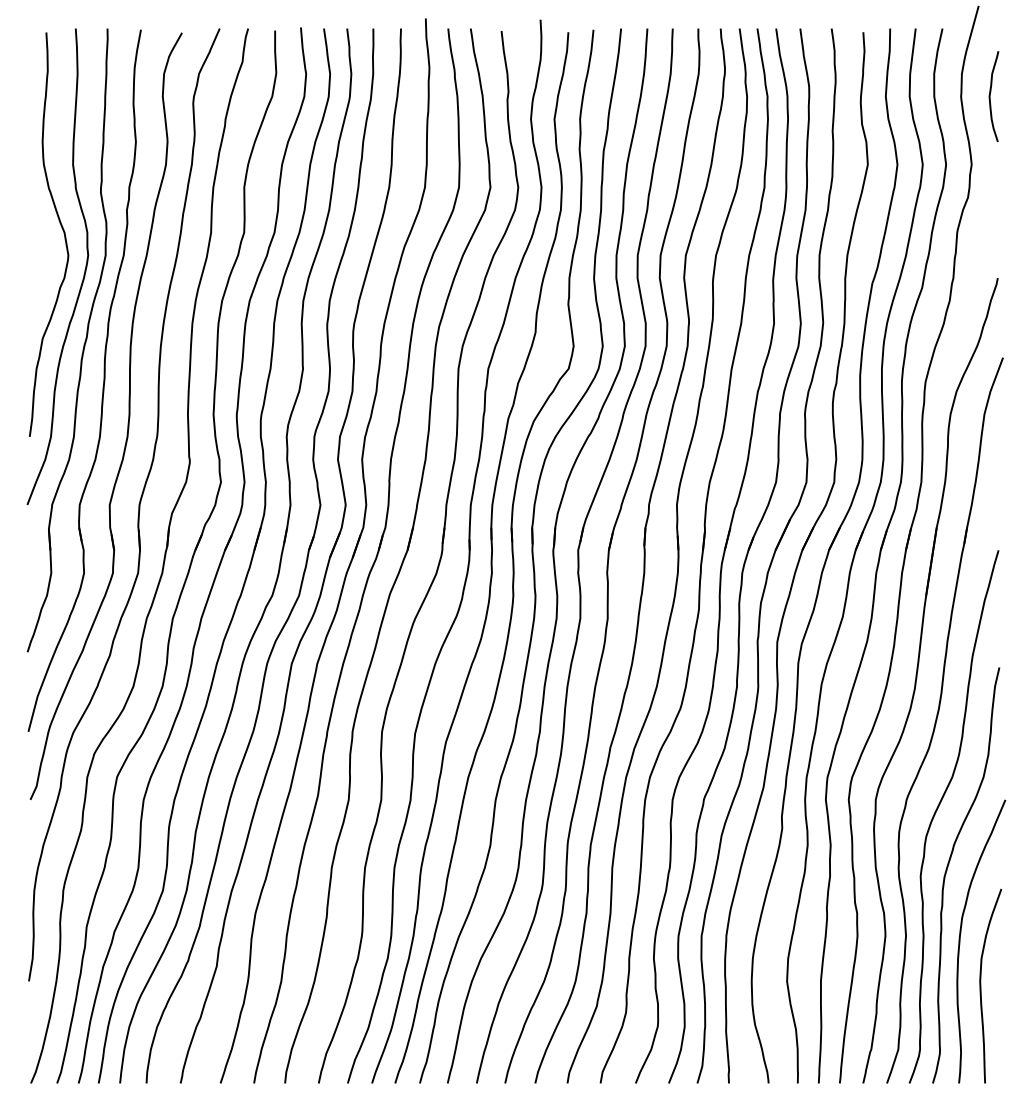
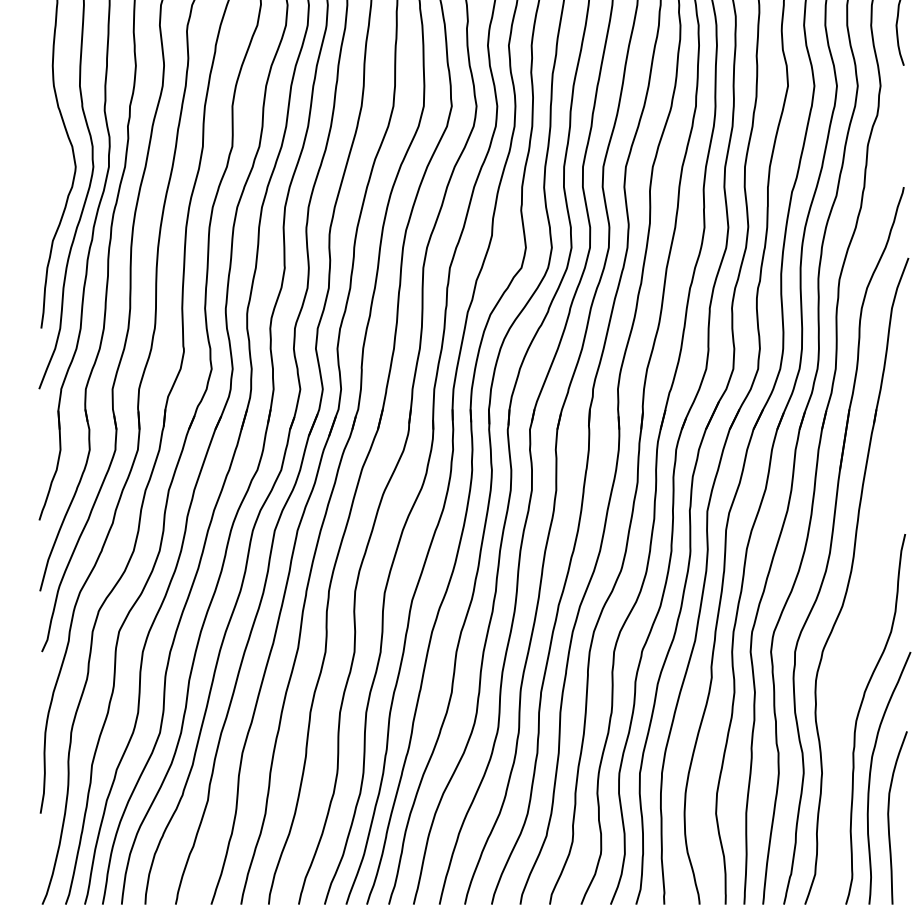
curve: (938, 808) -> (851, 659), removed

